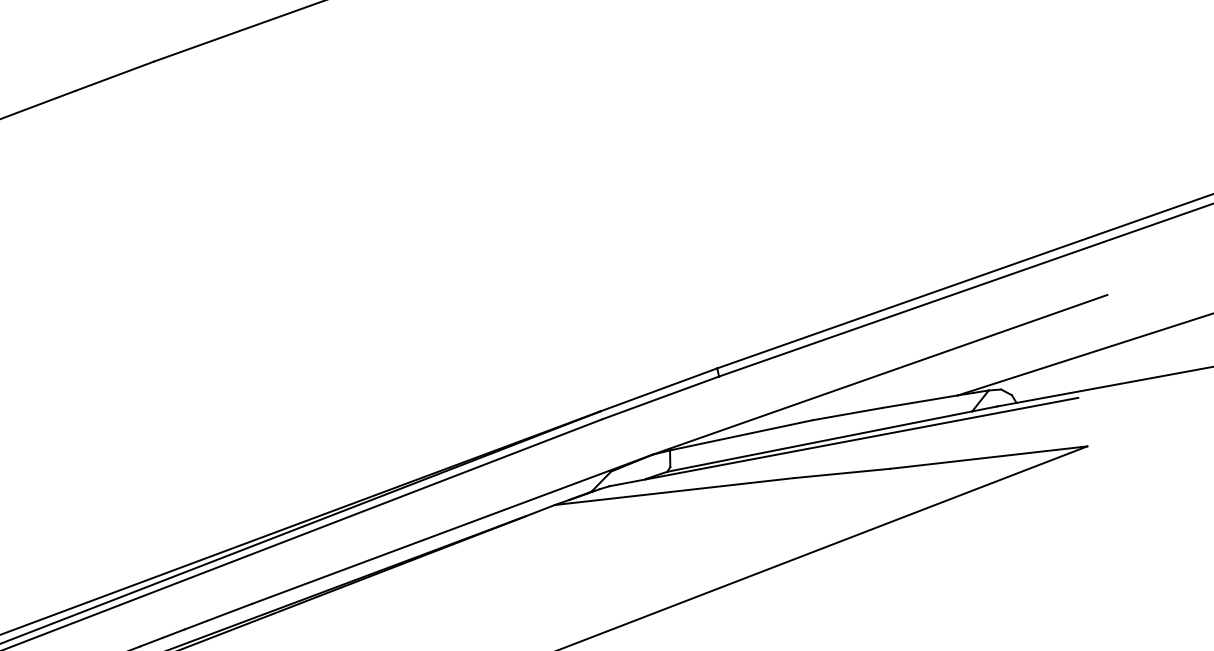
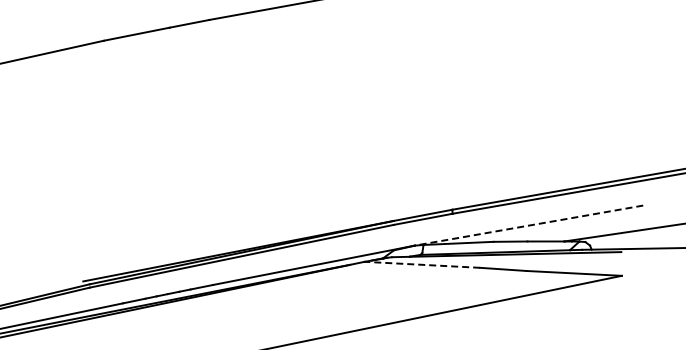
line: (878, 374) -> (528, 225), solid -> dashed
line: (674, 490) -> (422, 264), solid -> dashed

